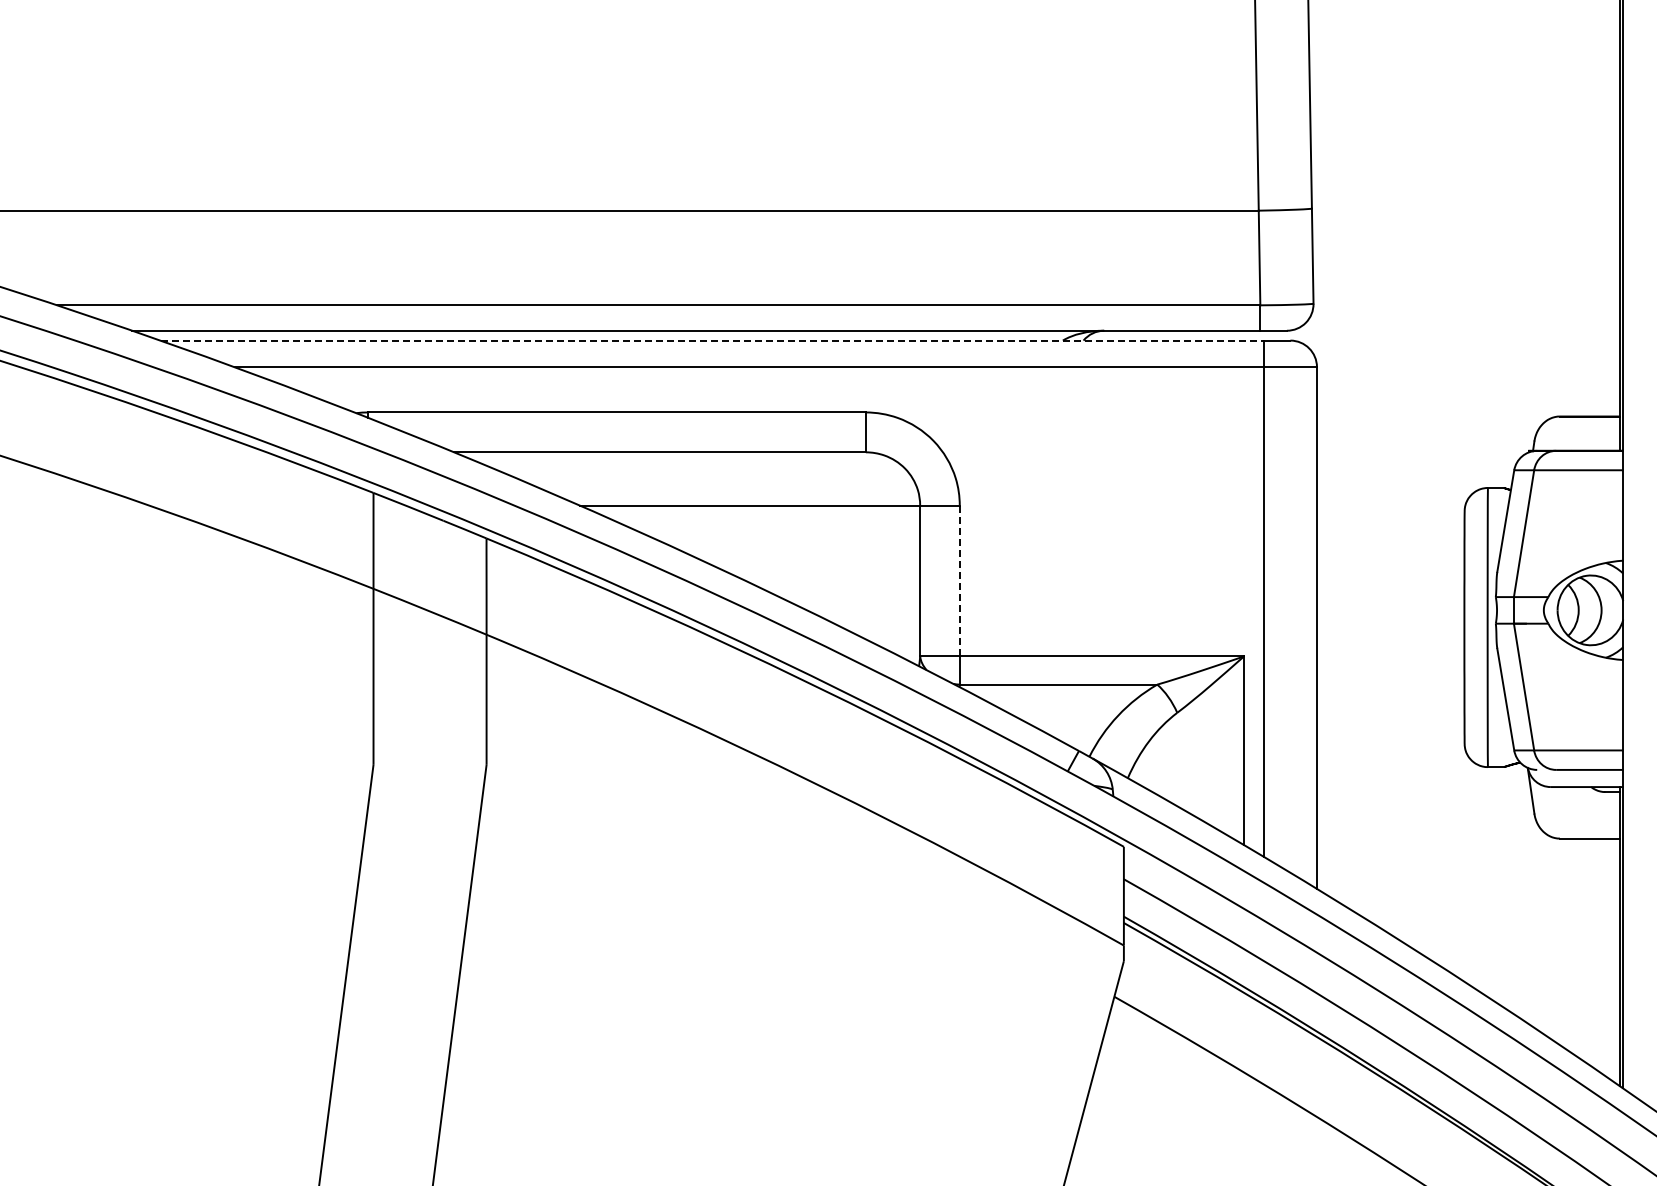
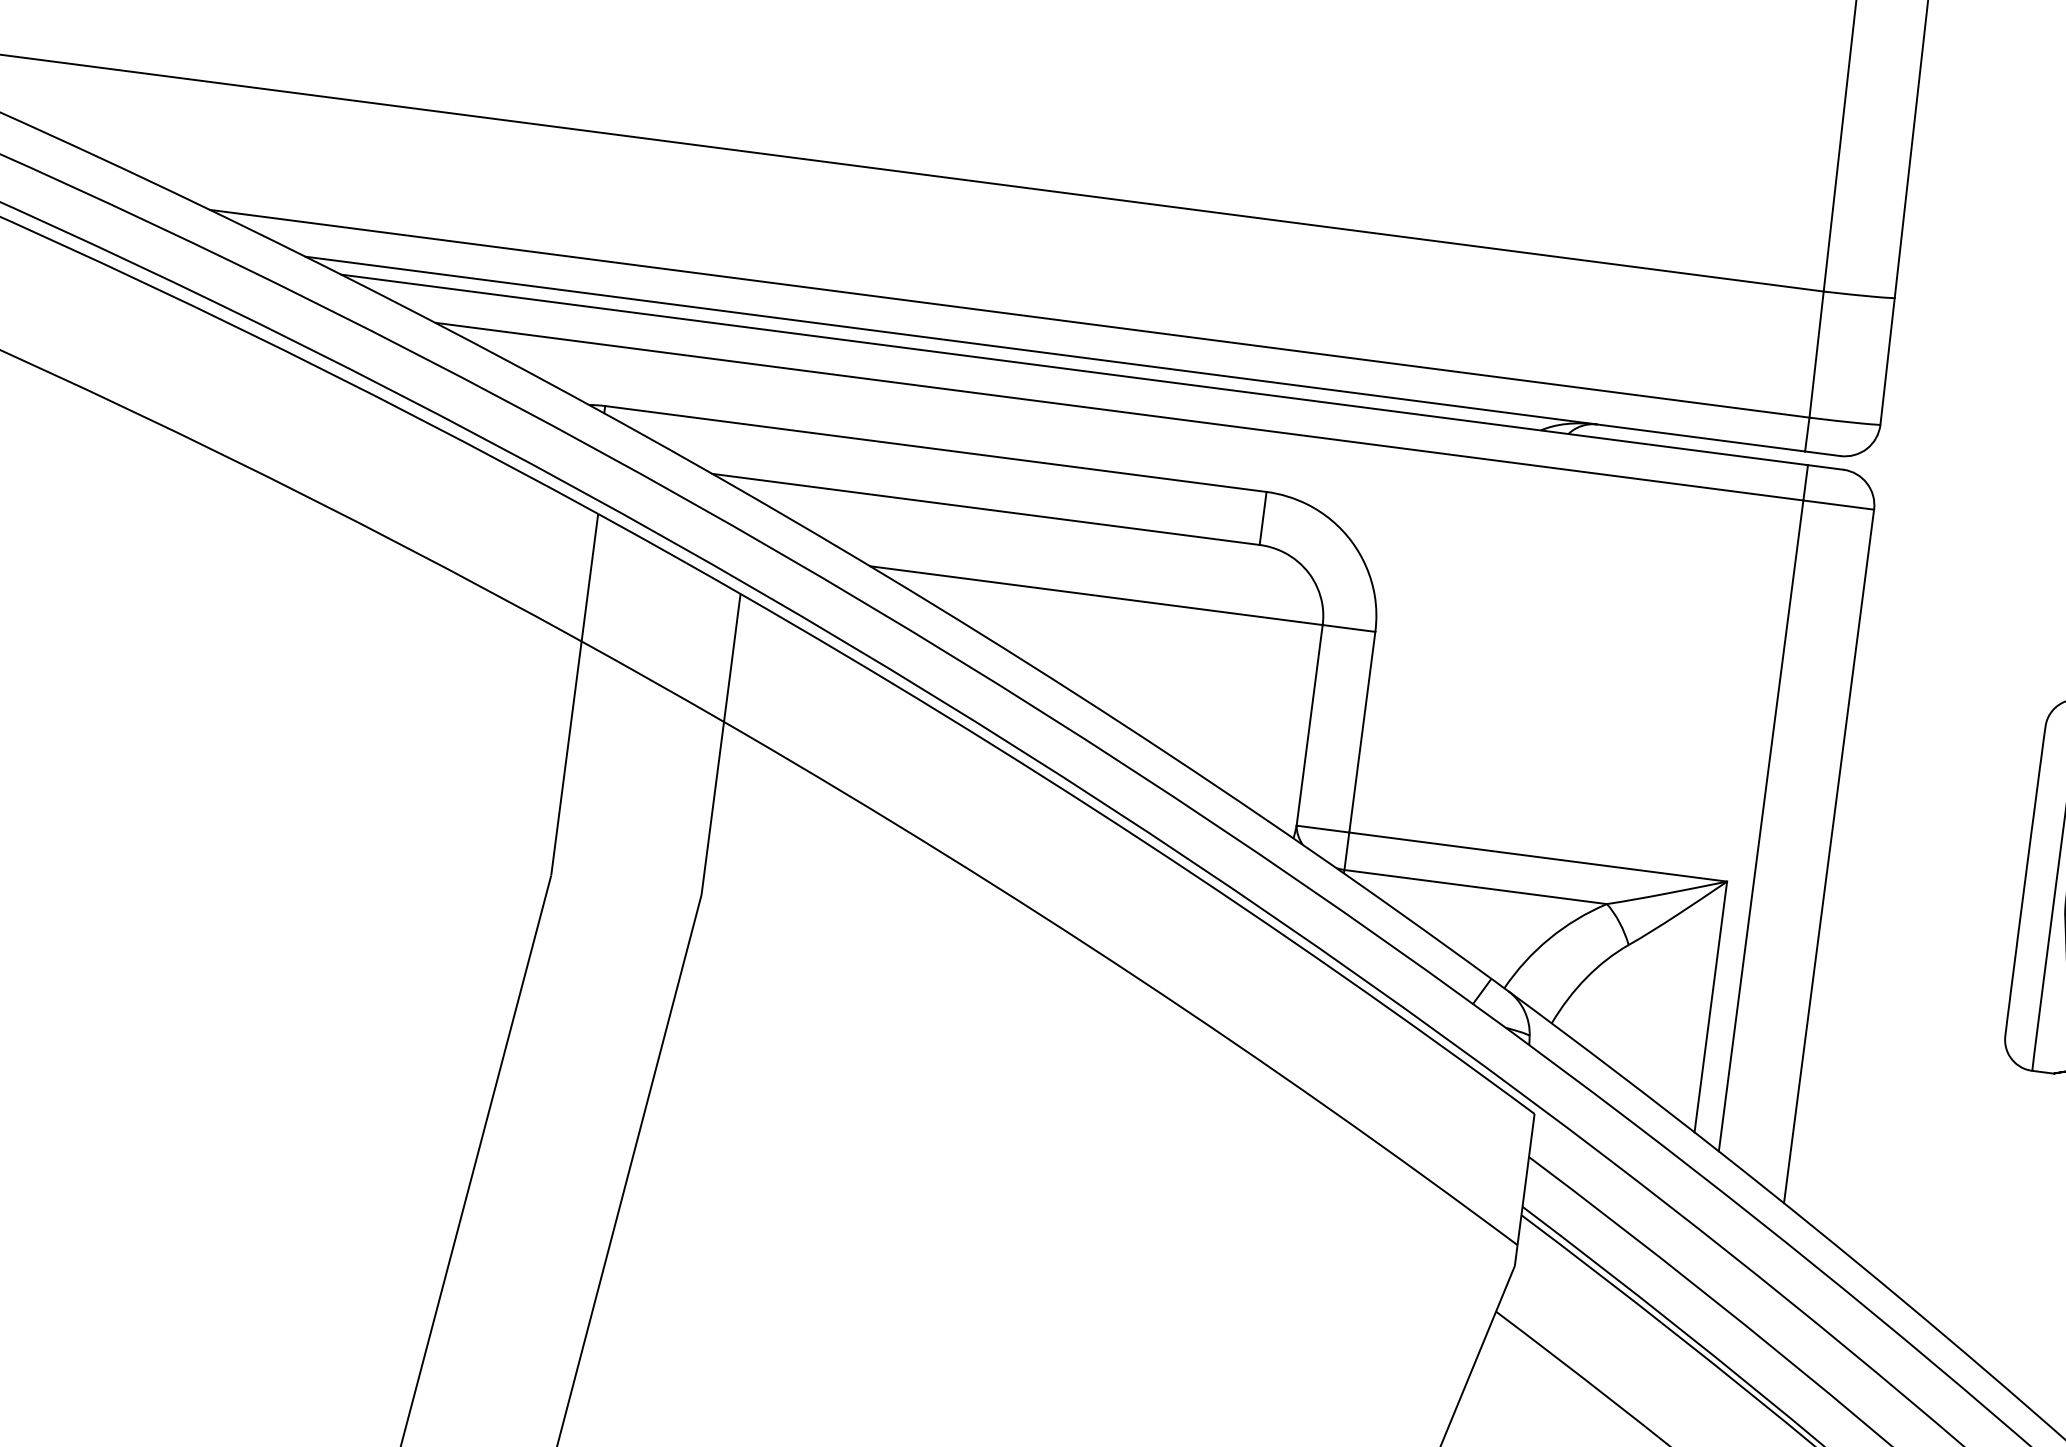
line: (712, 340) -> (1075, 369), dashed -> solid
line: (959, 581) -> (1361, 732), dashed -> solid

